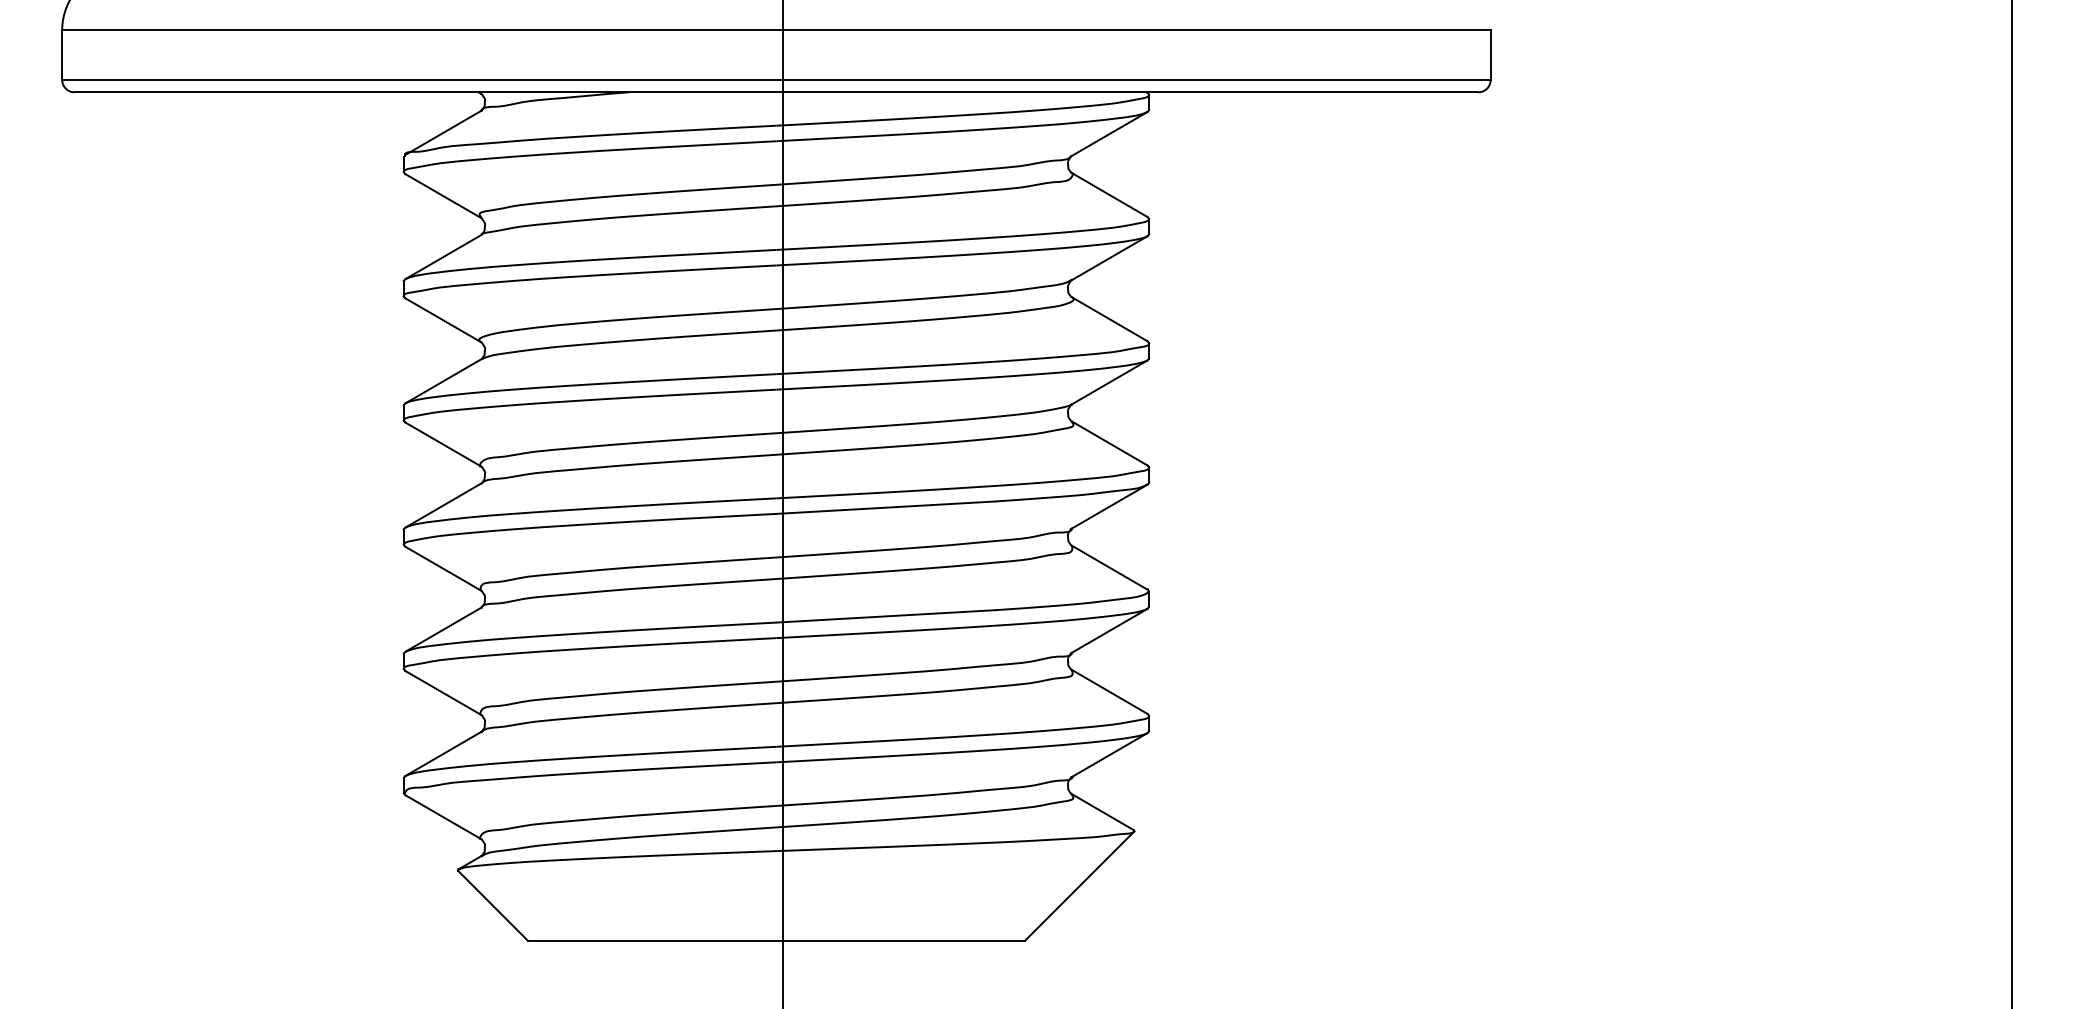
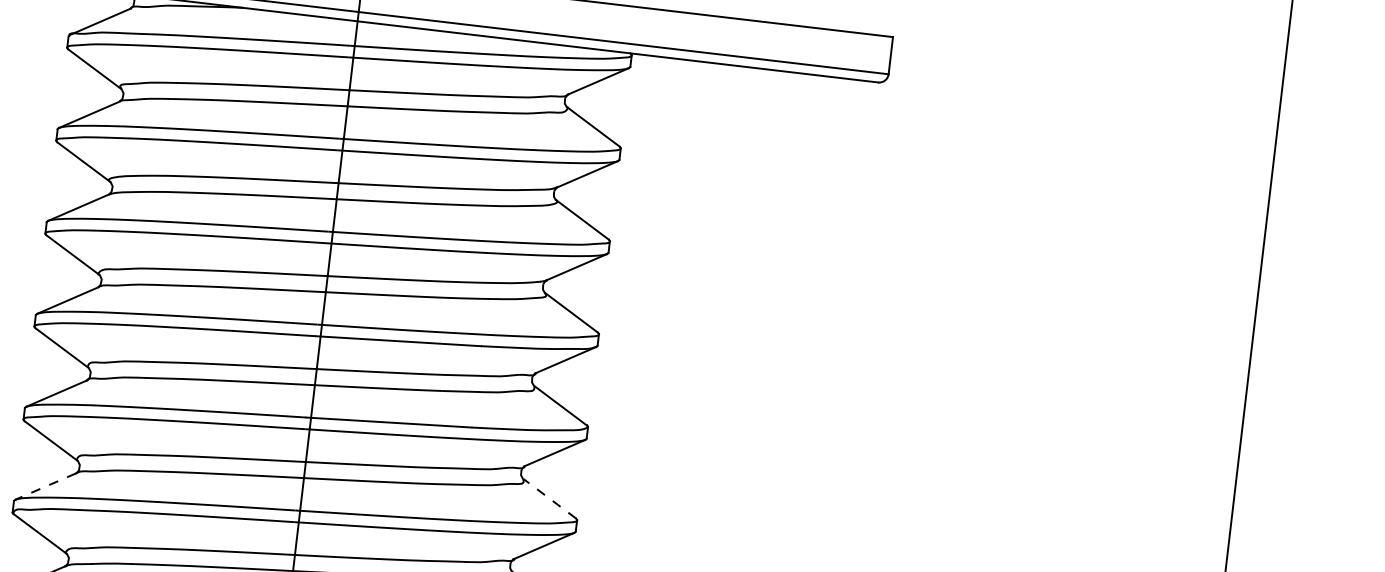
line: (1109, 691) -> (549, 498), solid -> dashed
line: (443, 753) -> (45, 486), solid -> dashed

